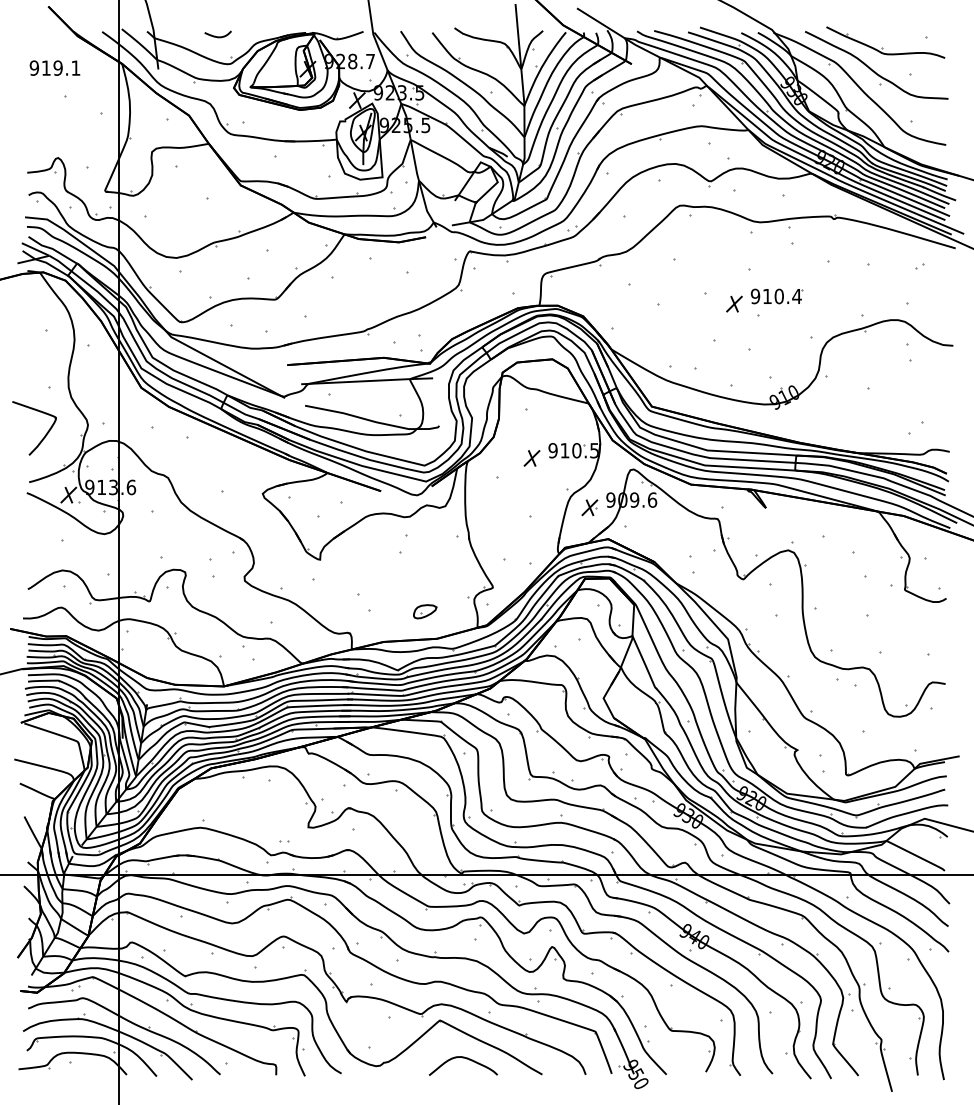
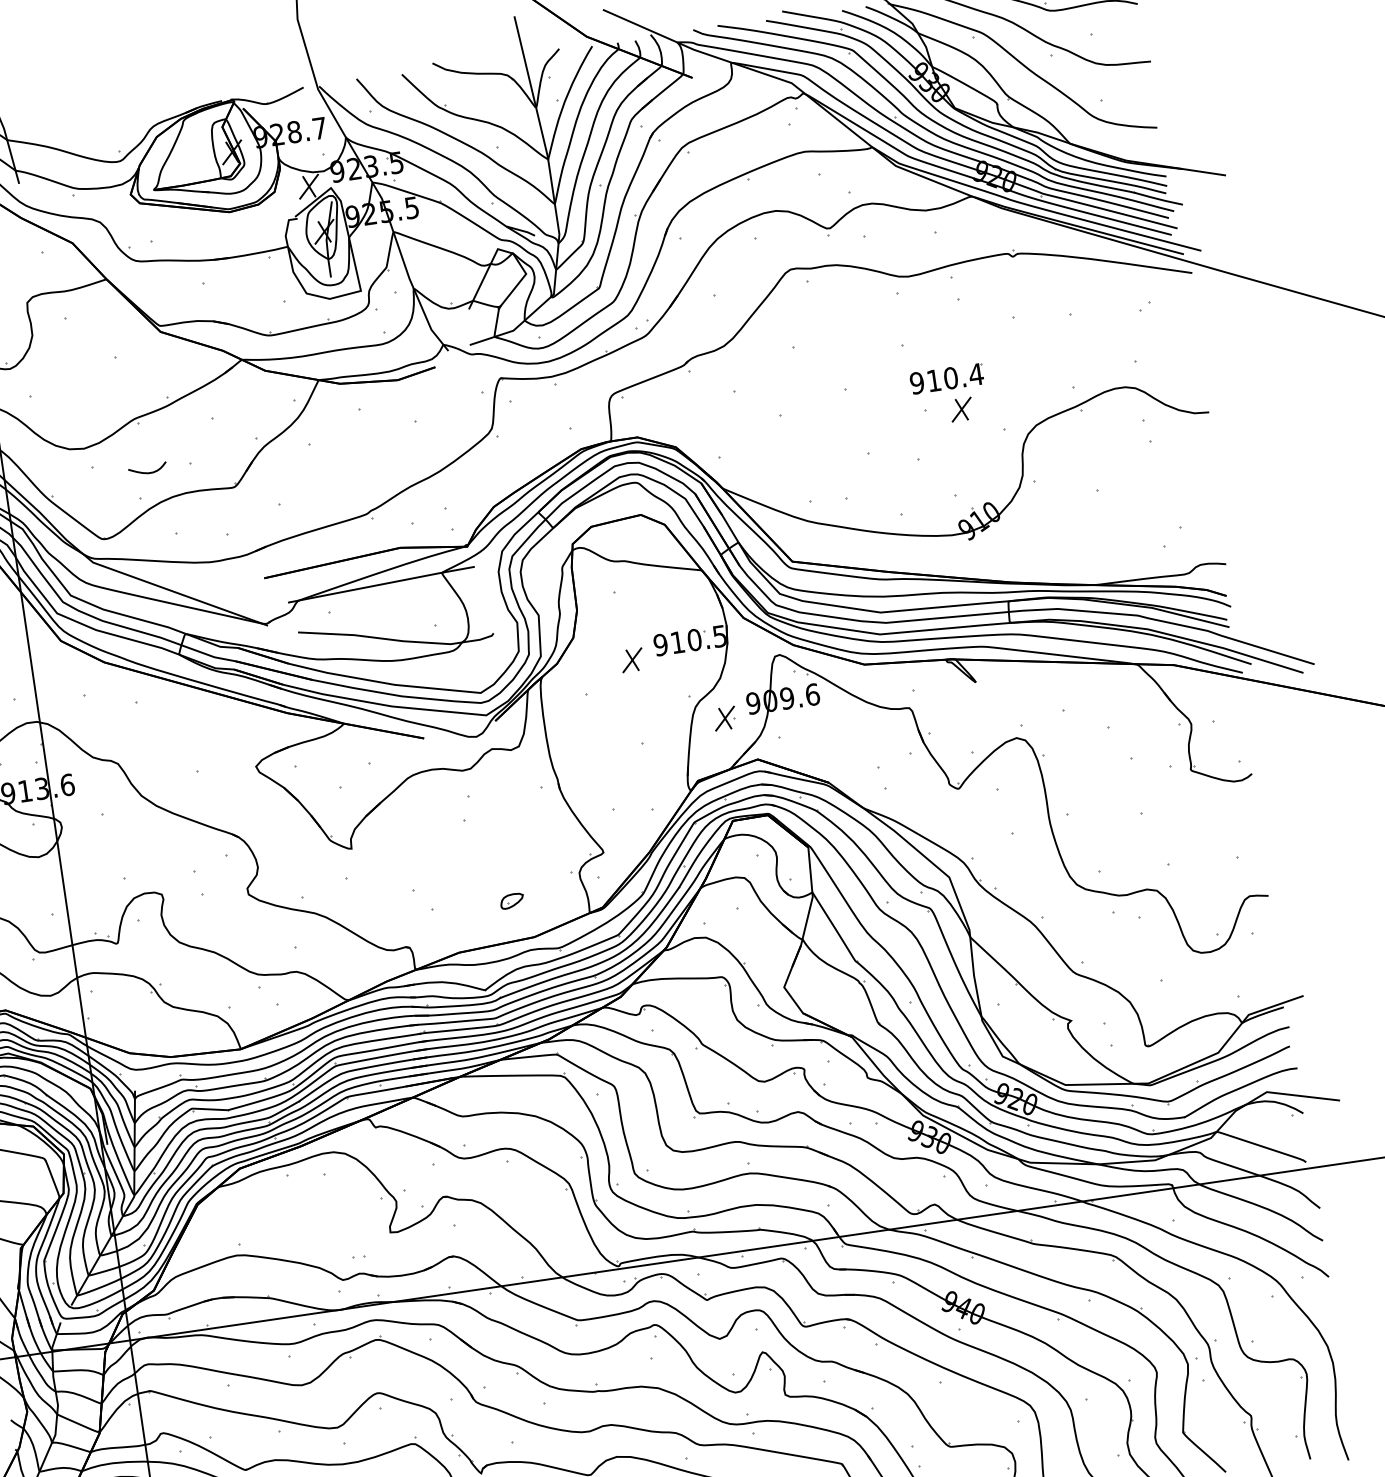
curve: (217, 36) -> (147, 472), moved
part: (734, 303) -> (961, 408), moved
part: (425, 611) -> (512, 900), size x0.7

